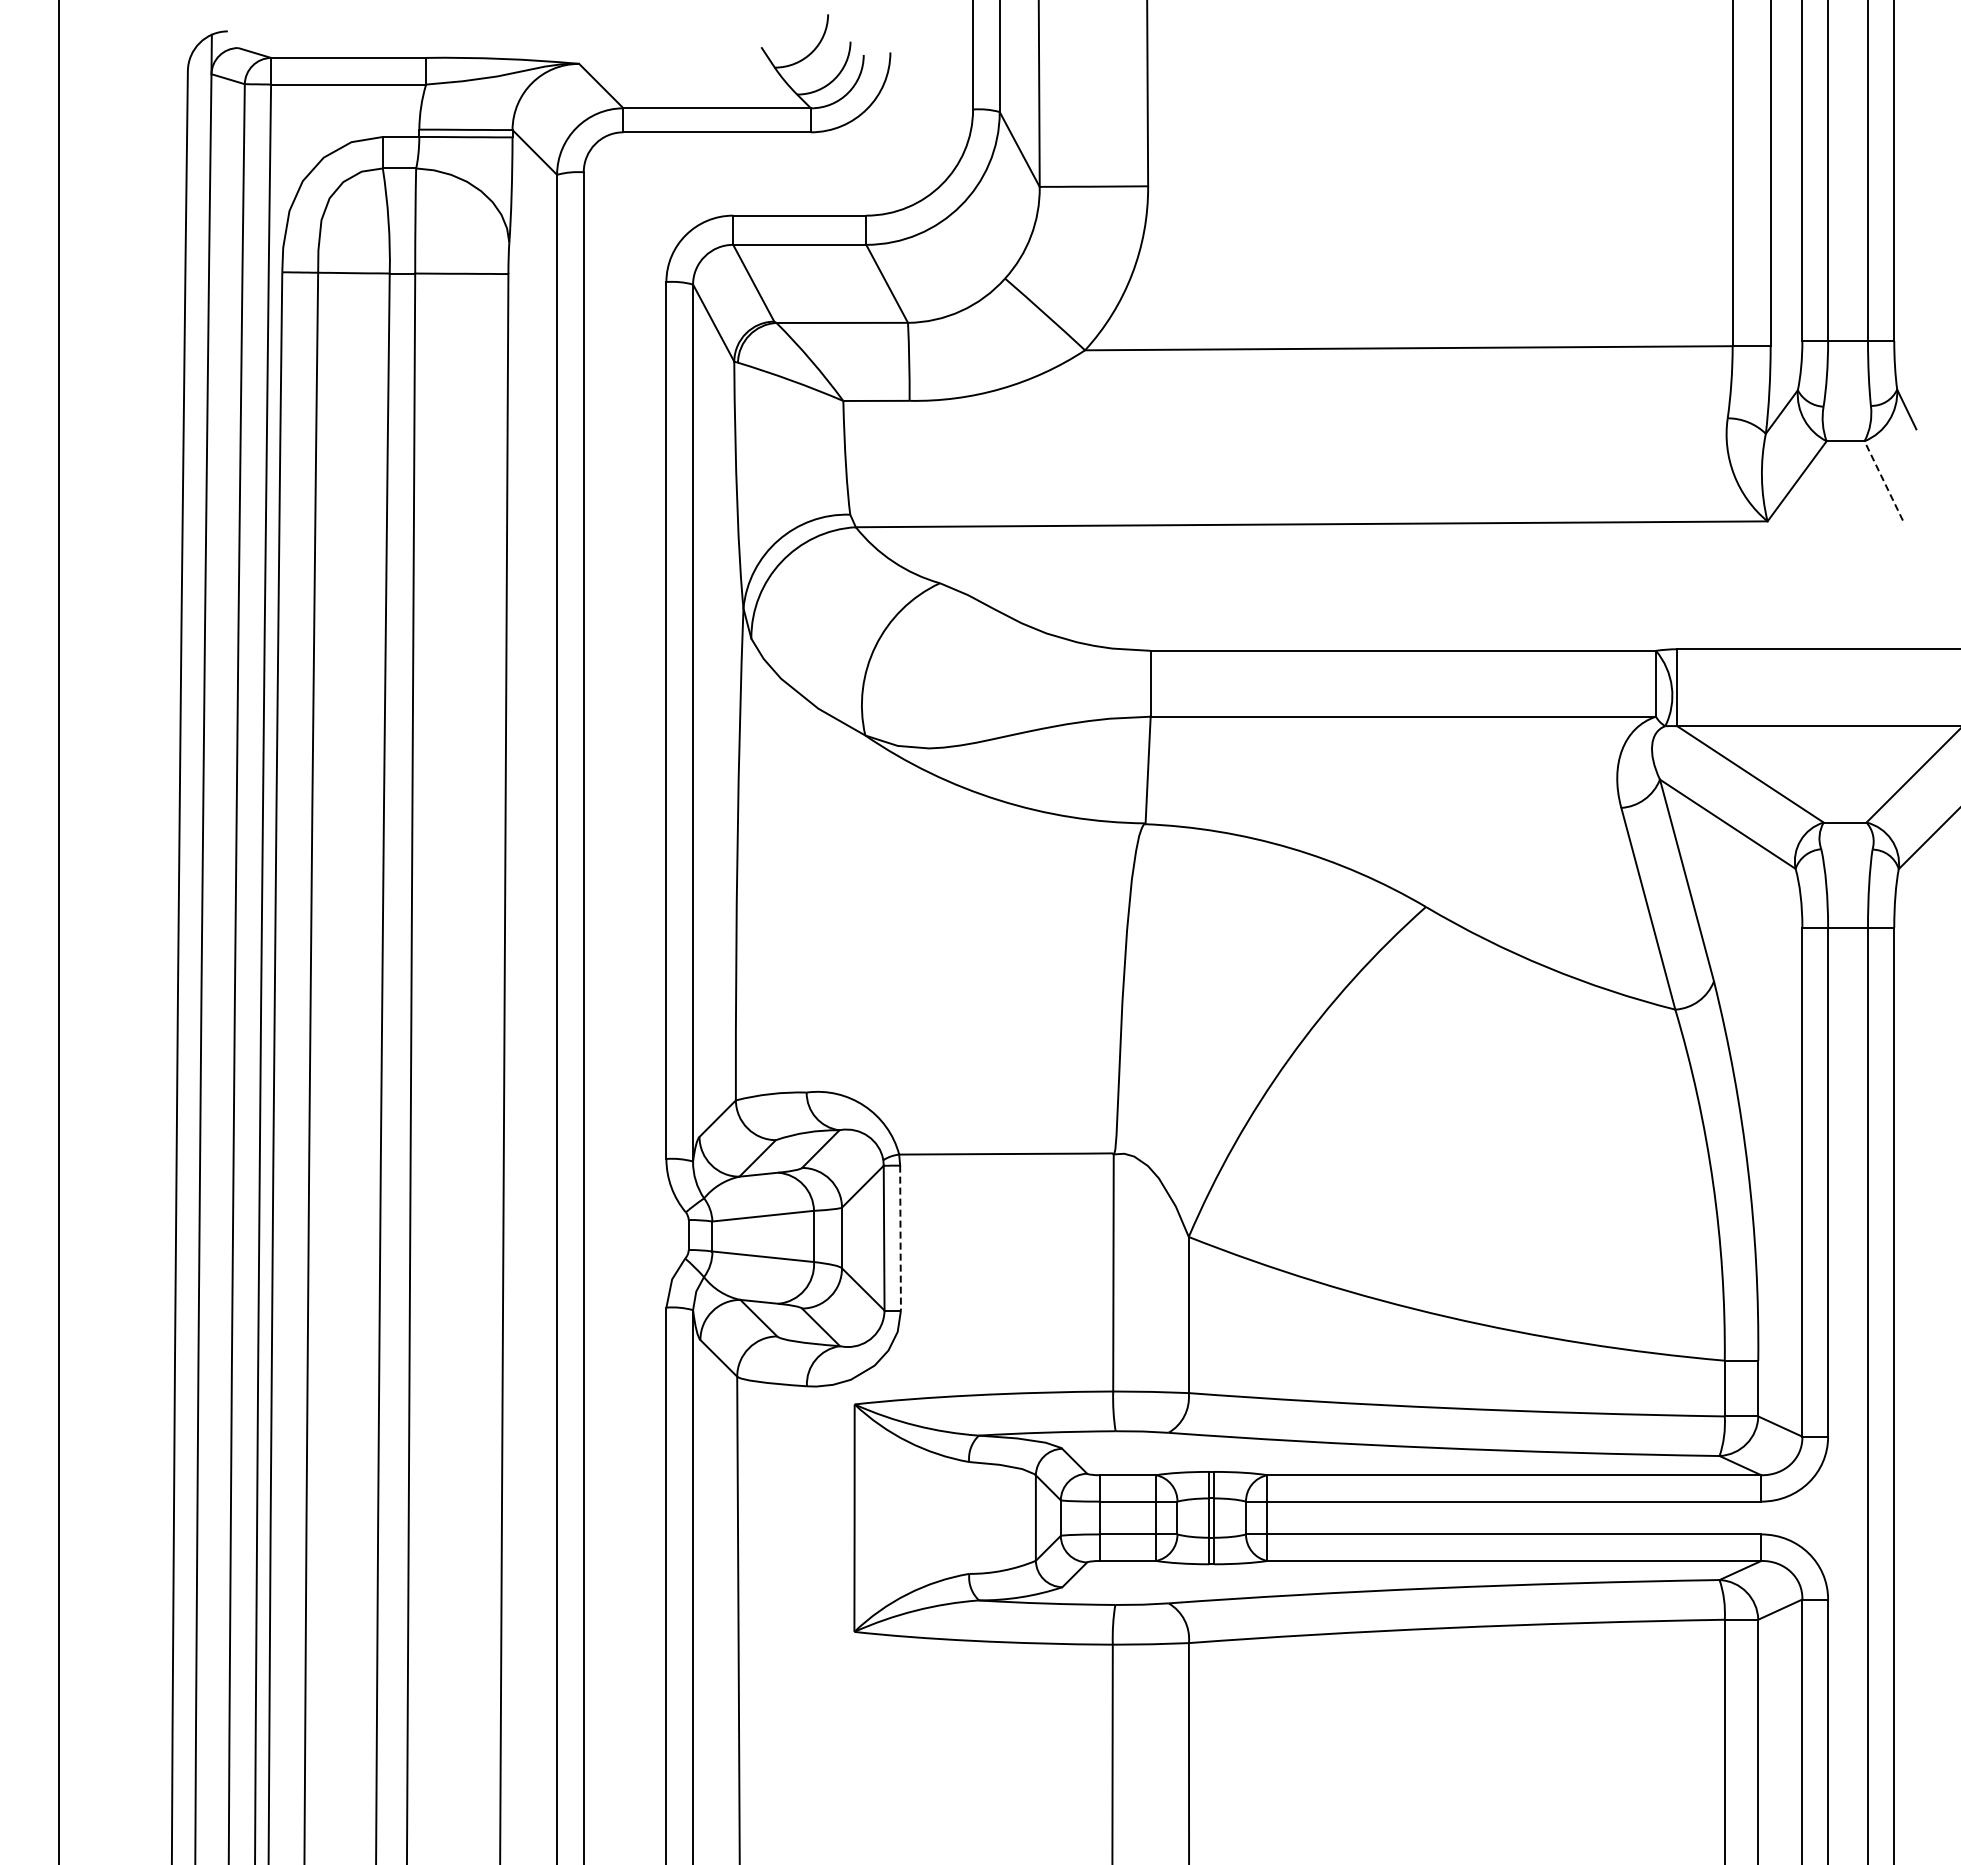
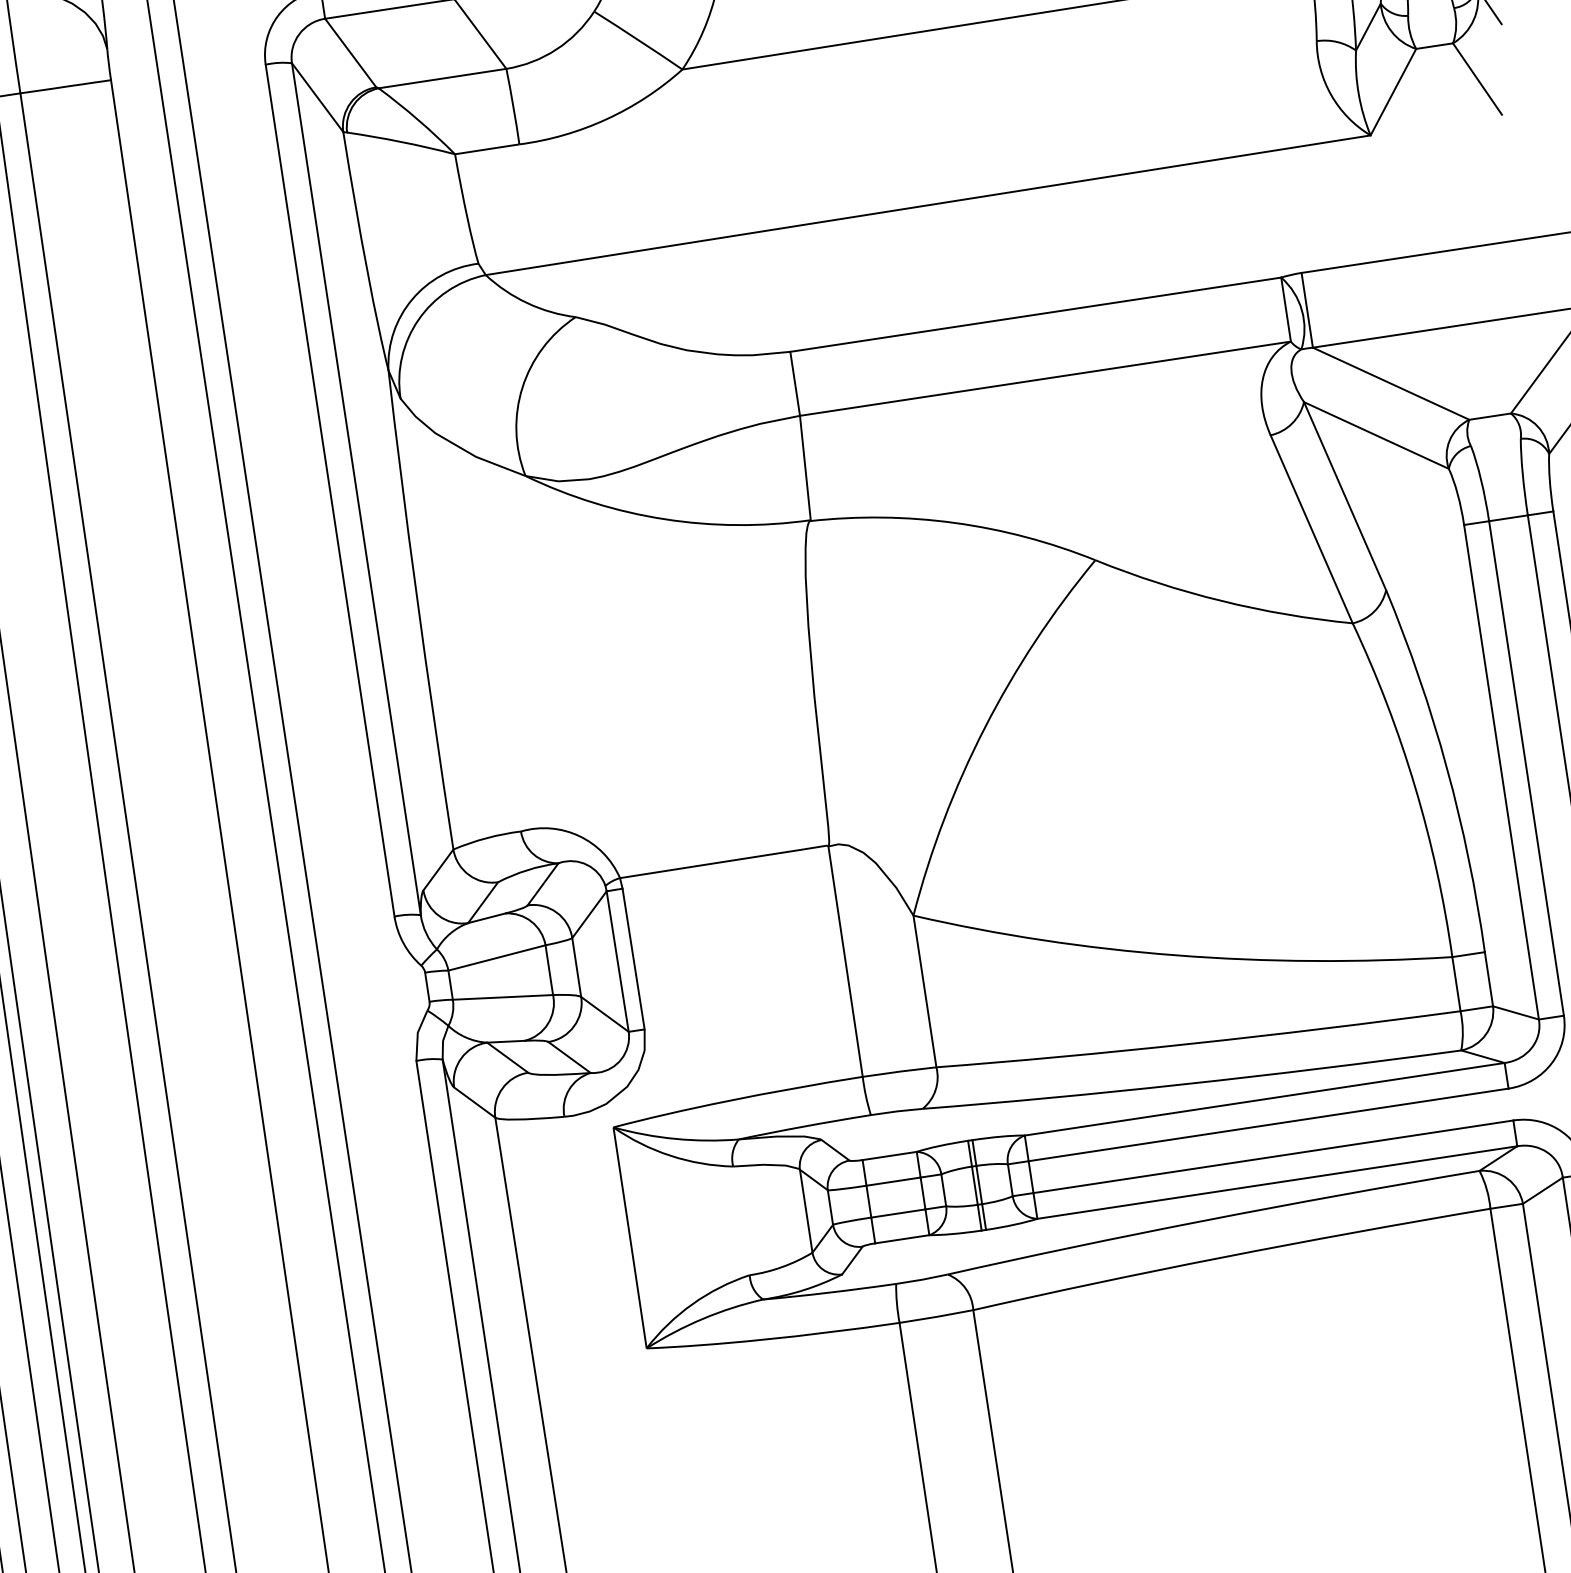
line: (1883, 480) -> (1477, 78), dashed -> solid
line: (900, 1238) -> (633, 959), dashed -> solid

